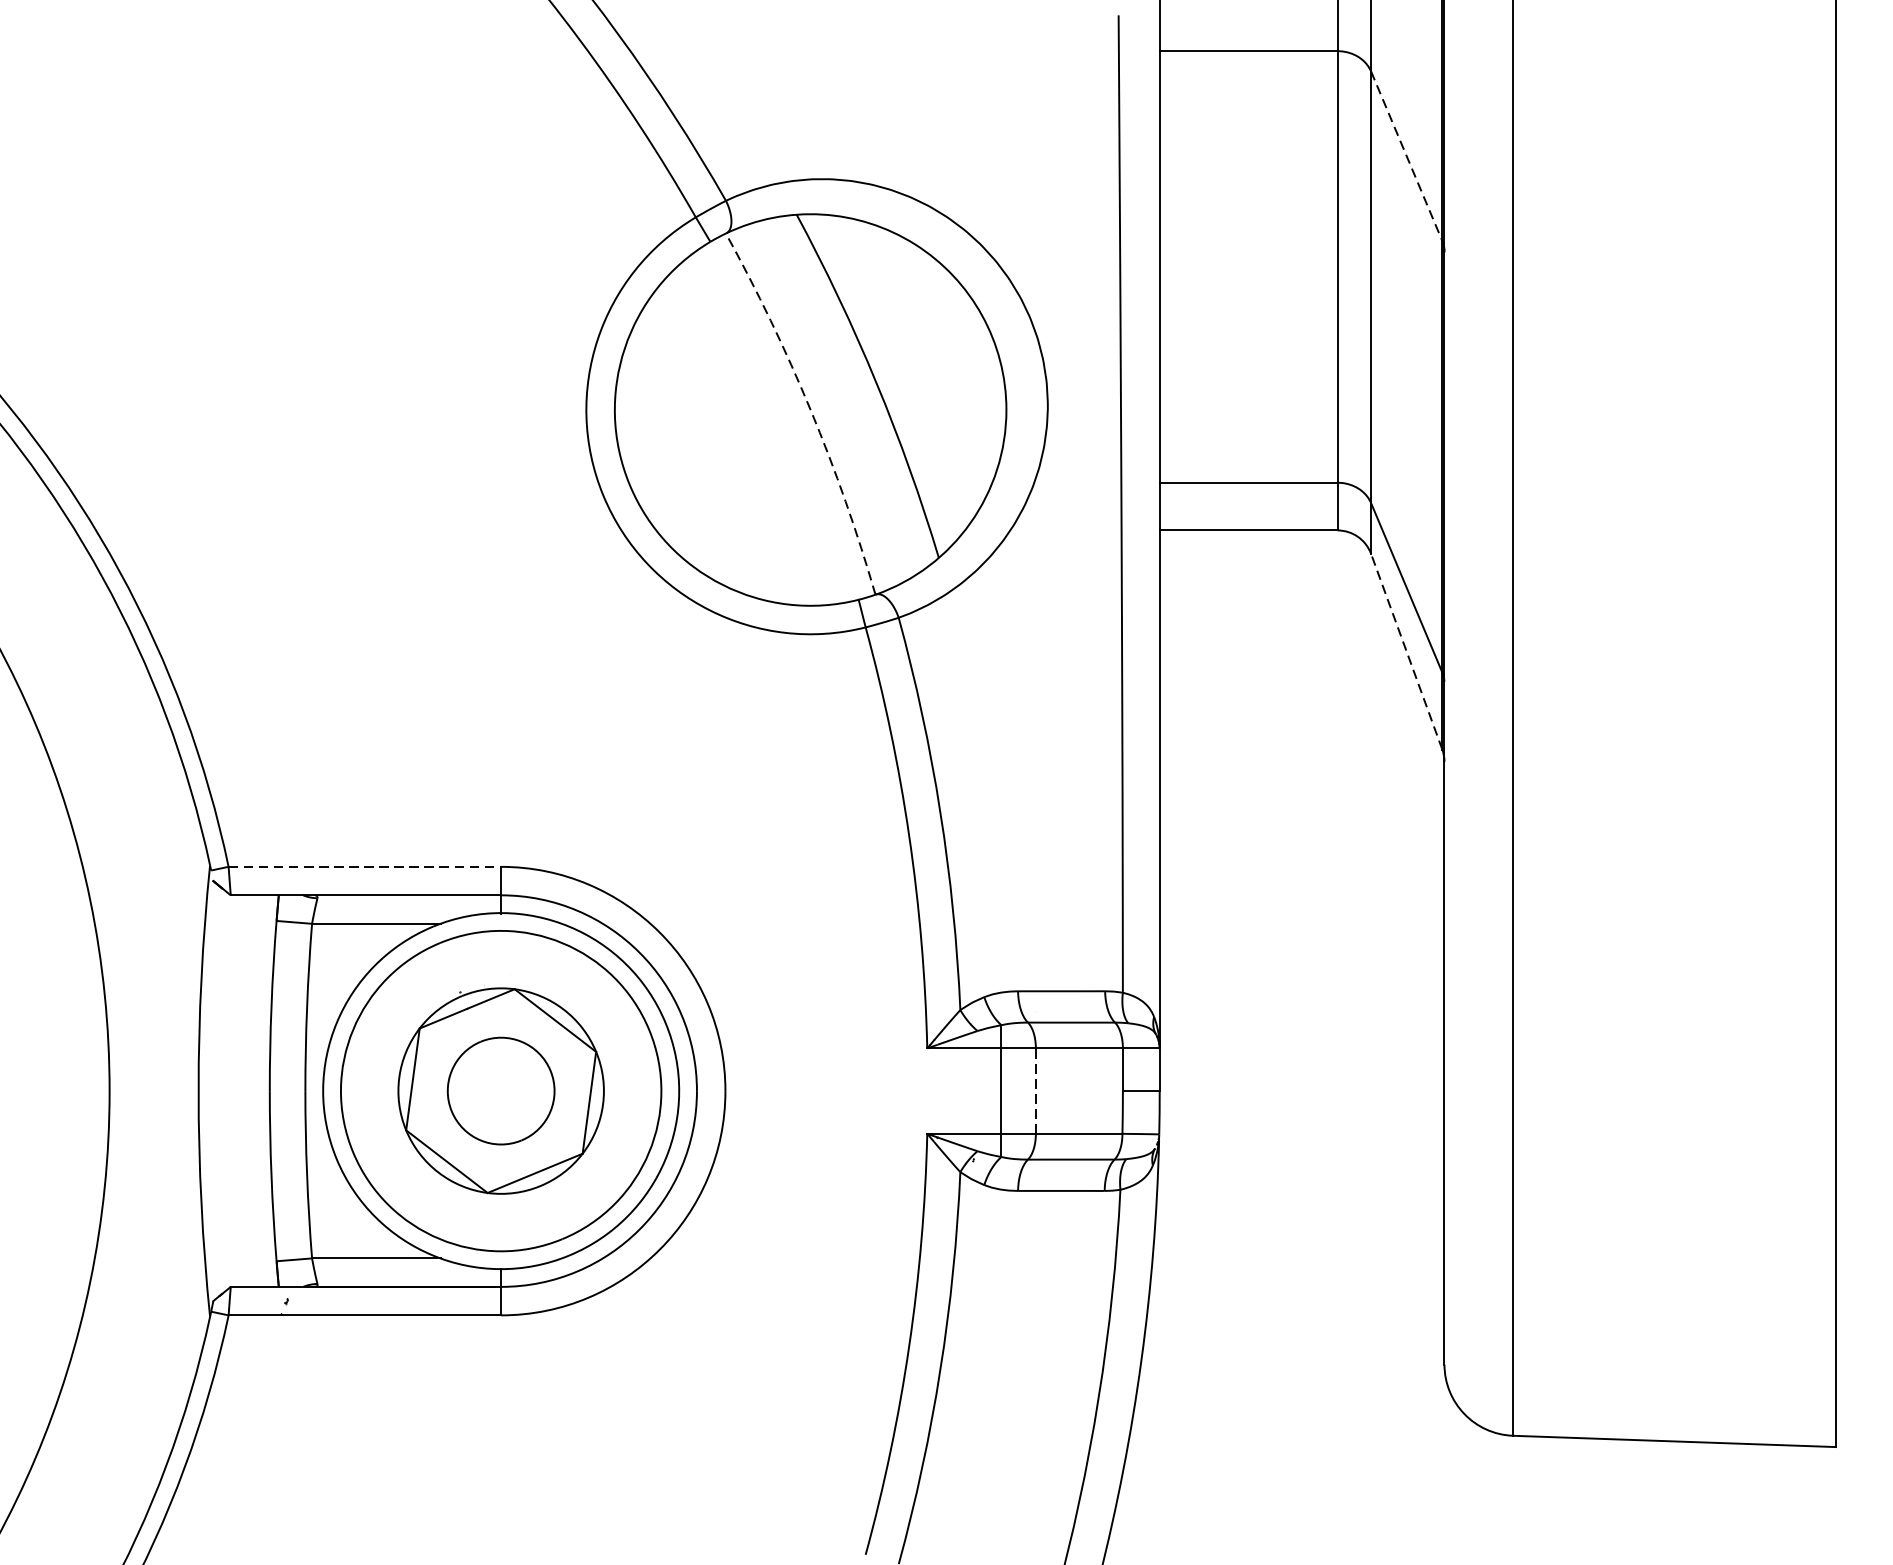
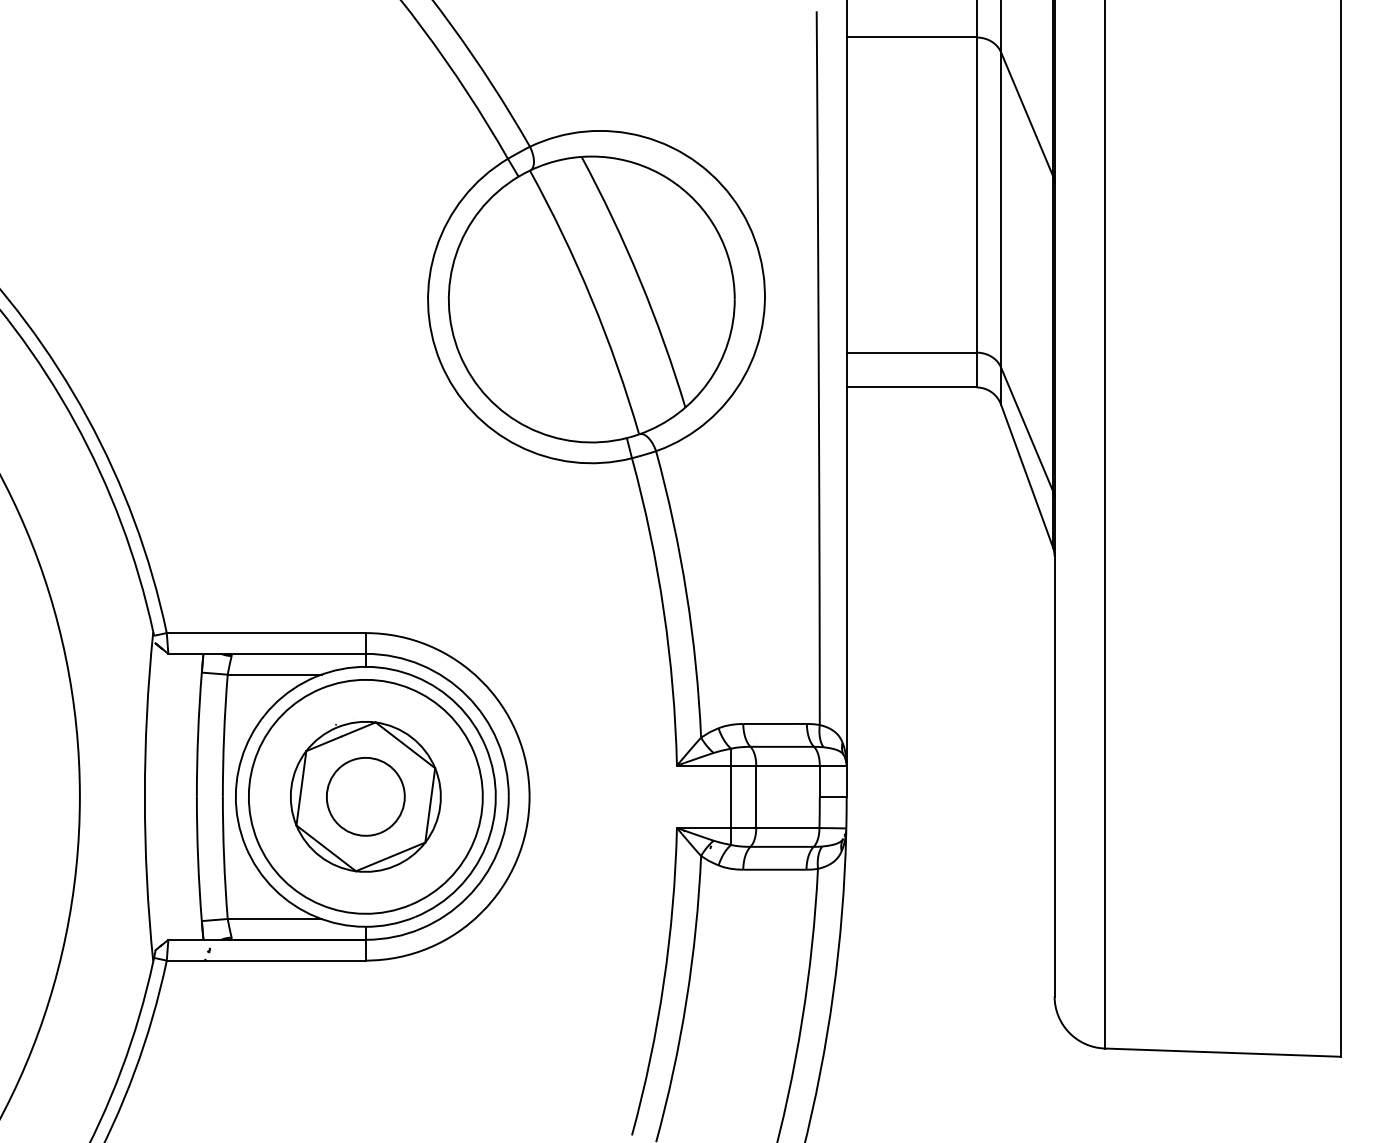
line: (1407, 156) -> (1027, 114), dashed -> solid
arc: (810, 409) -> (591, 299), dashed -> solid
line: (1405, 651) -> (1026, 475), dashed -> solid
line: (365, 867) -> (266, 633), dashed -> solid
line: (1036, 1090) -> (756, 796), dashed -> solid

